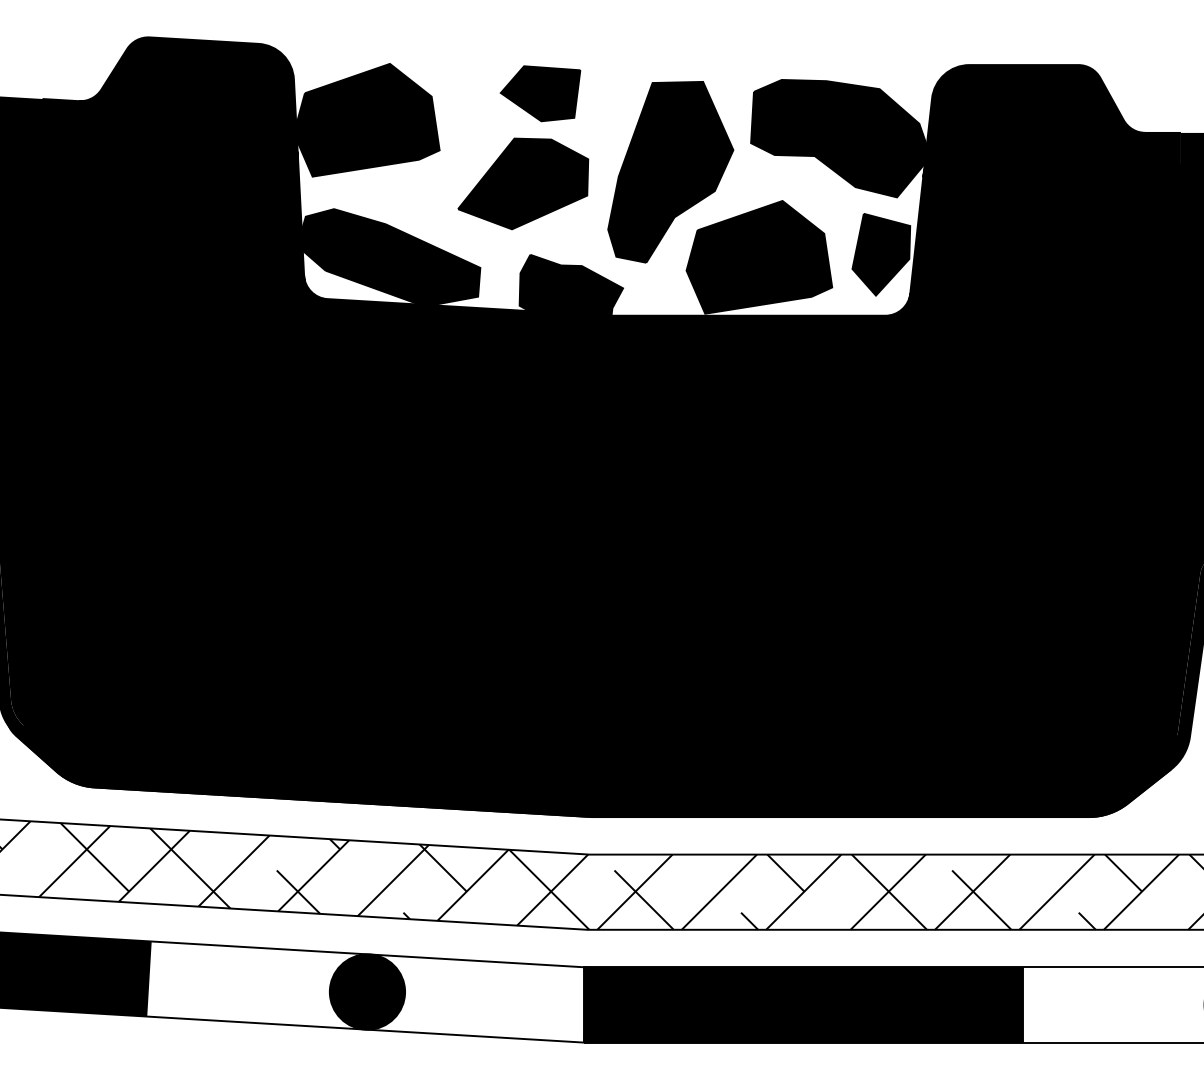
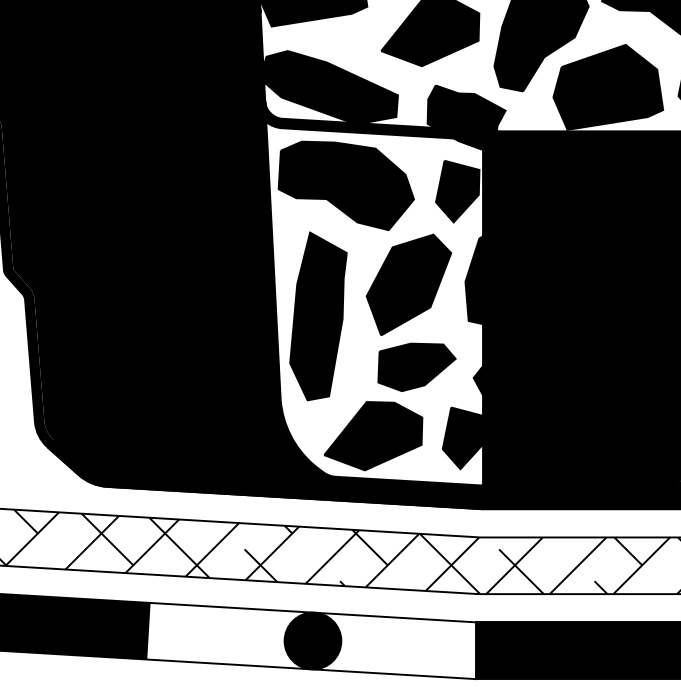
fill: (462, 544) -> (384, 303), removed

